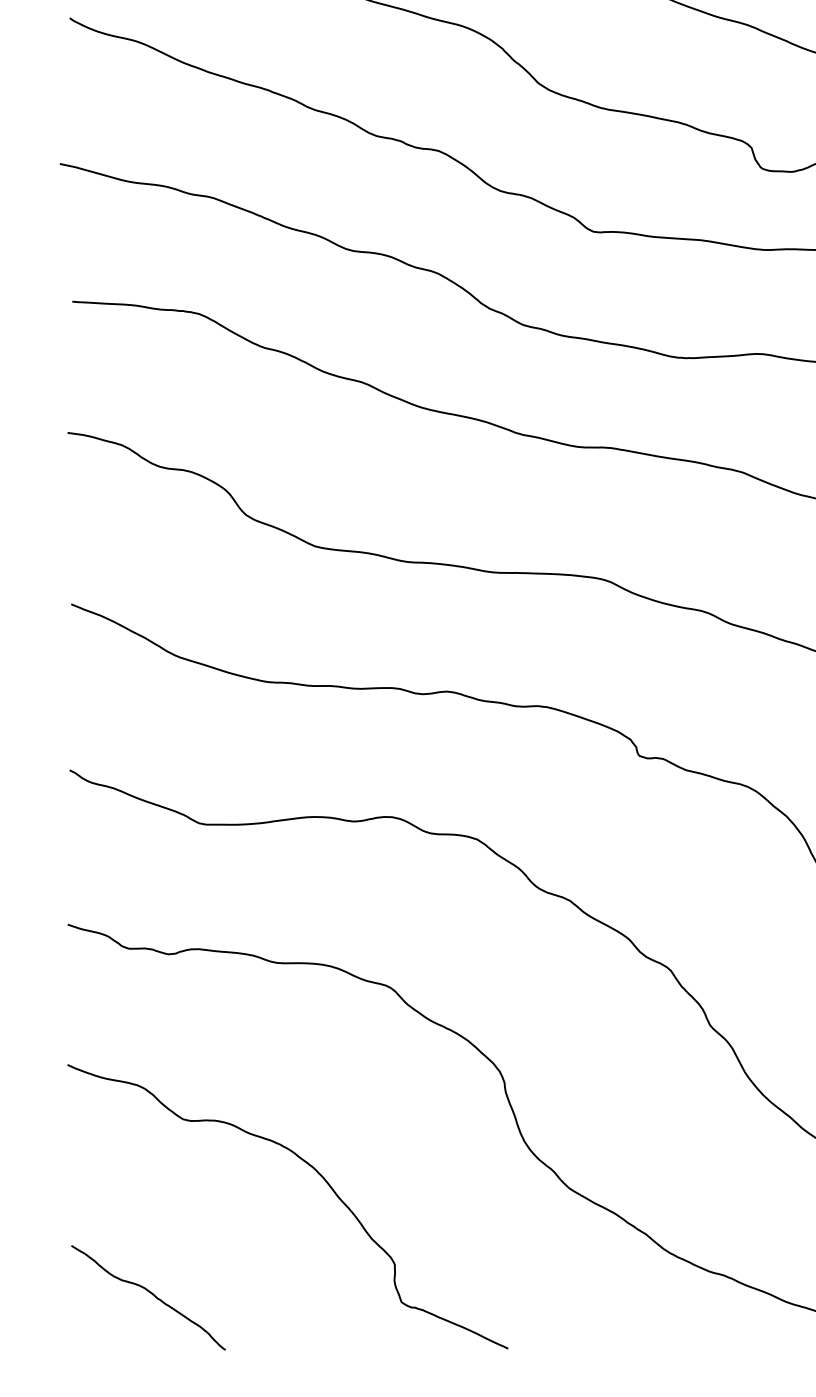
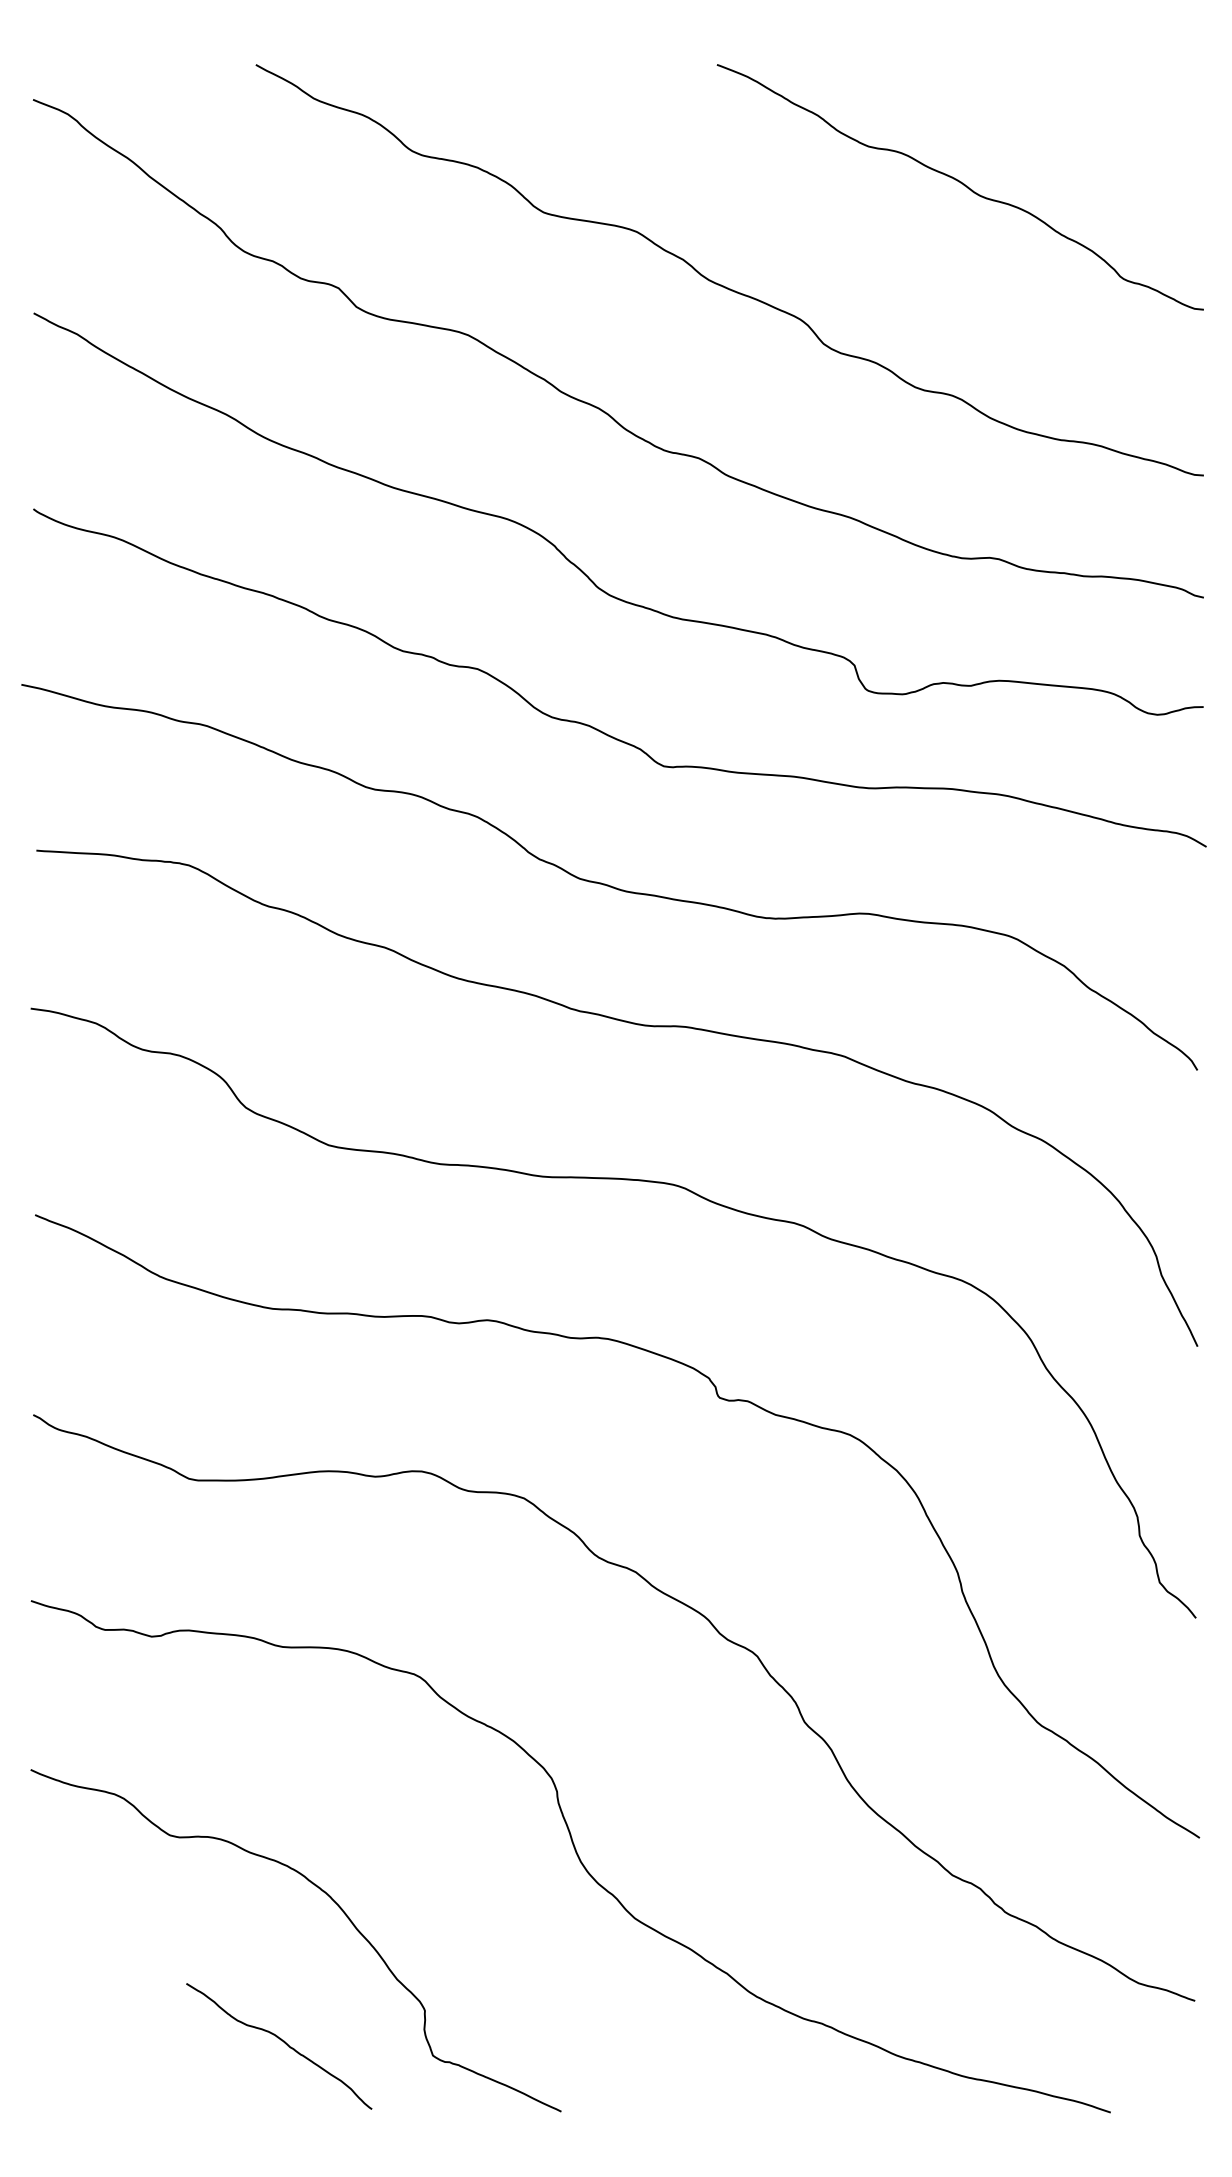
curve: (152, 1294) -> (283, 2042), moved

